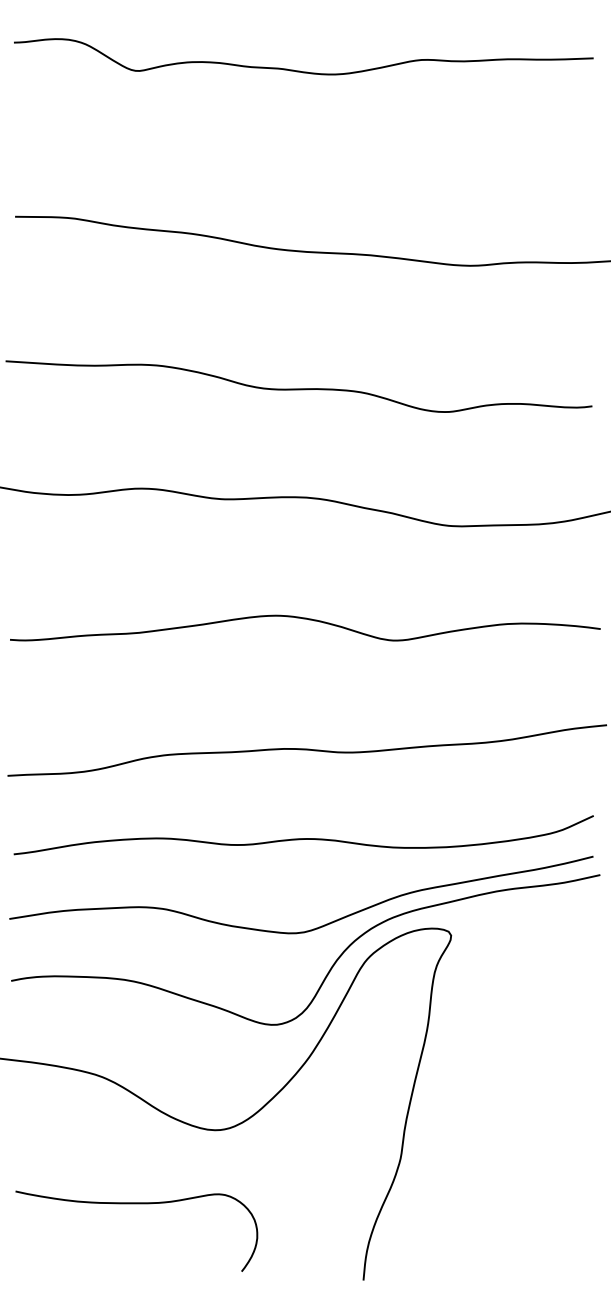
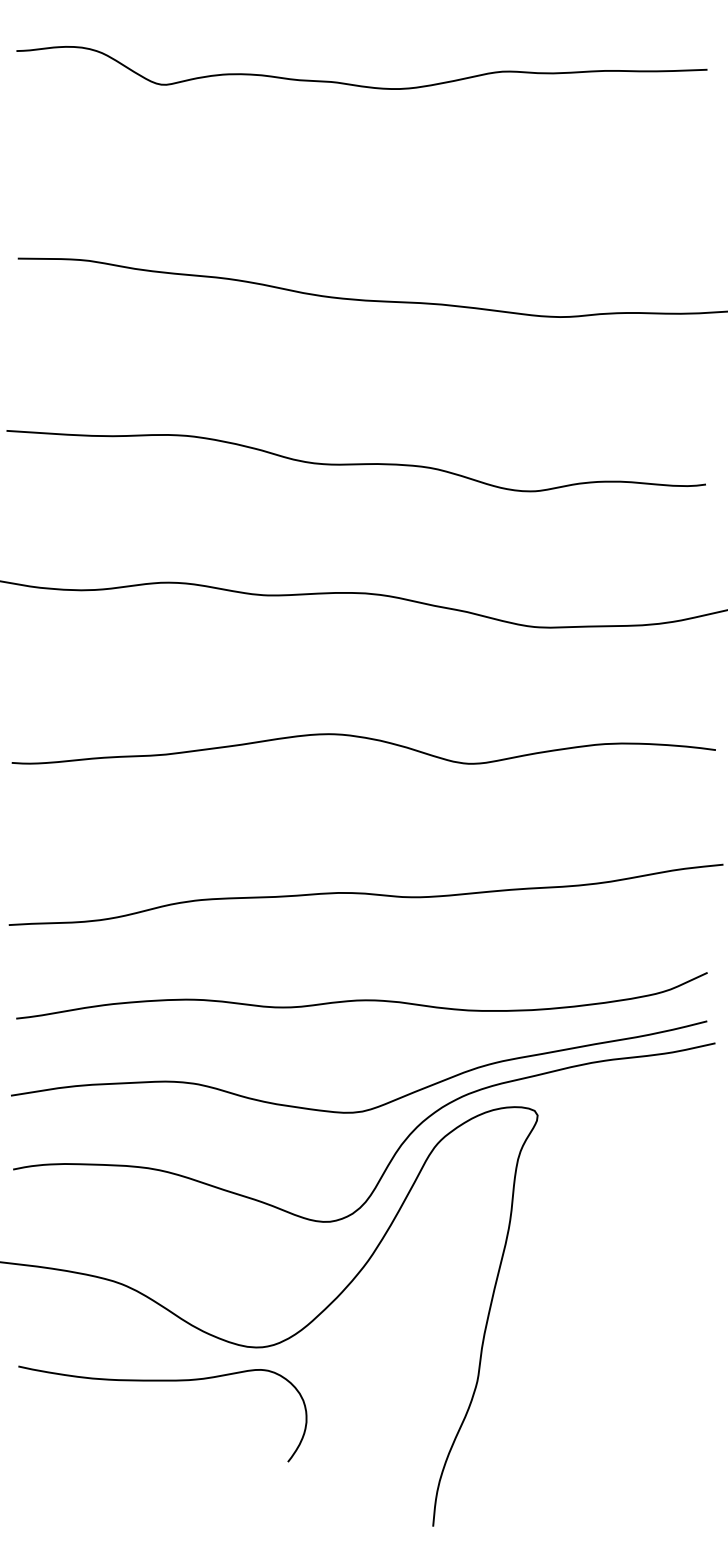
curve: (136, 1204) -> (162, 1381), moved

